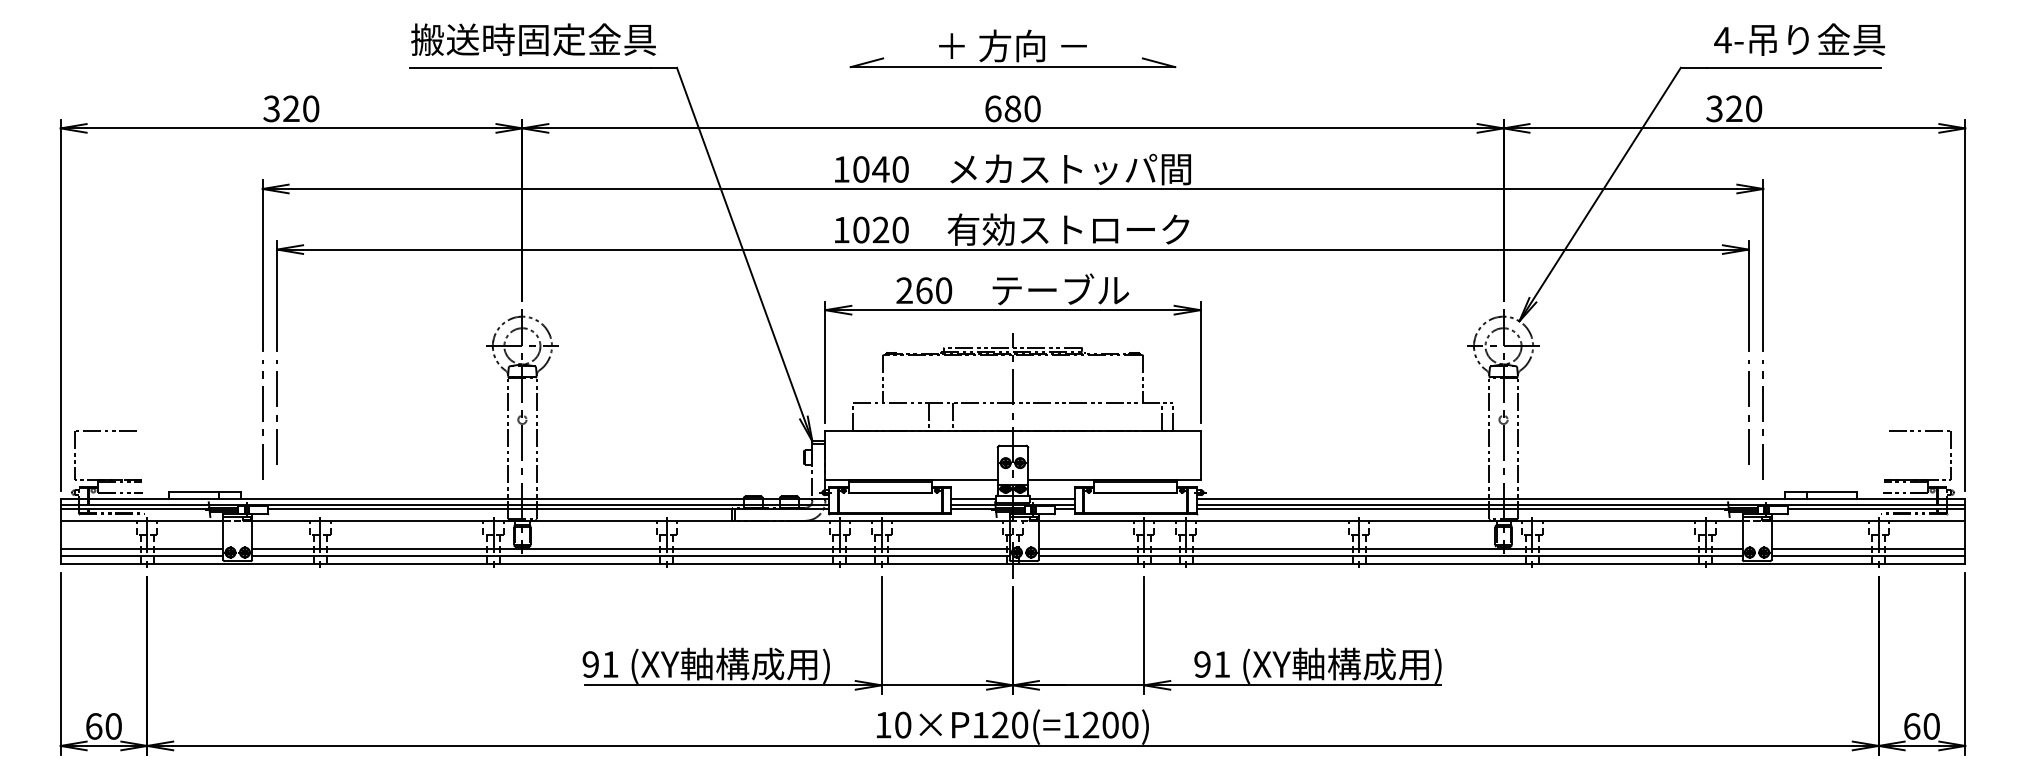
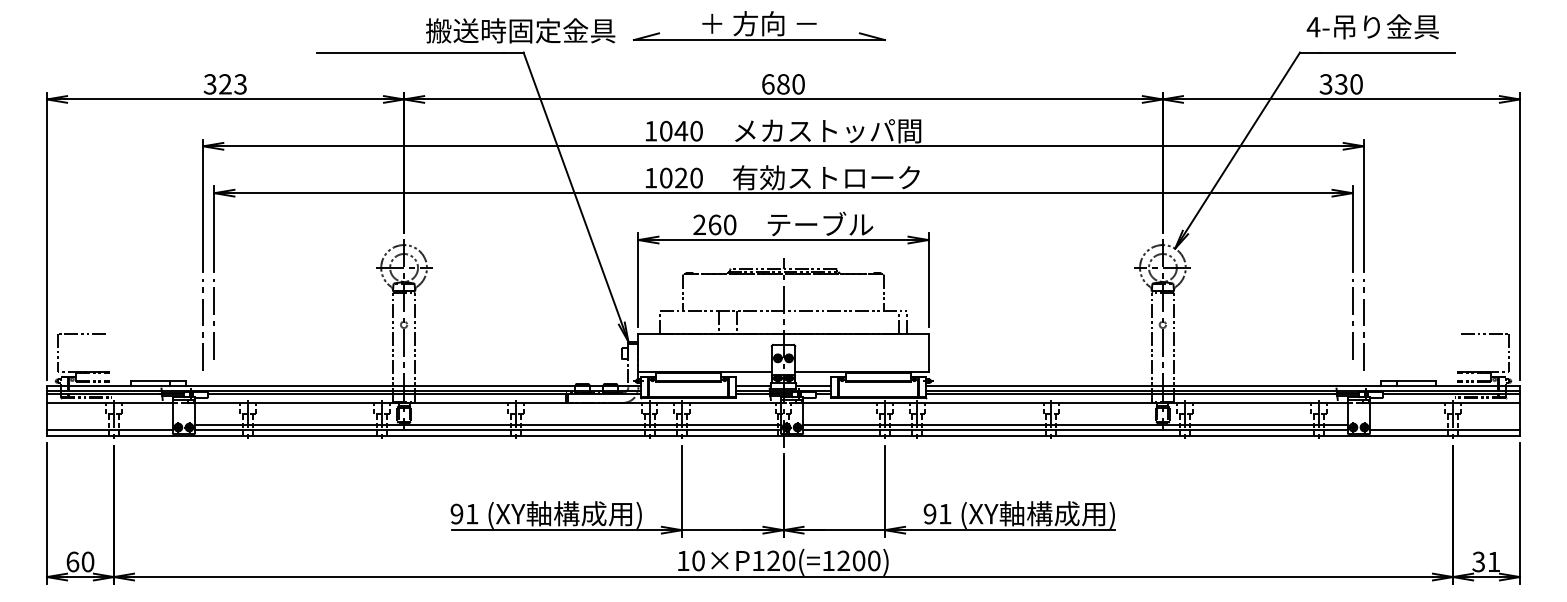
text: (533, 39) -> (520, 30), moved
text: (1799, 39) -> (1372, 26), moved
part: (1013, 49) -> (759, 26), moved
text: (310, 109) -> (240, 84), 320 -> 323
text: (1734, 109) -> (1341, 84), 320 -> 330
line: (141, 549) -> (109, 425), removed
line: (1867, 549) -> (1444, 425), removed
text: (1921, 725) -> (1486, 561), 60 -> 31

